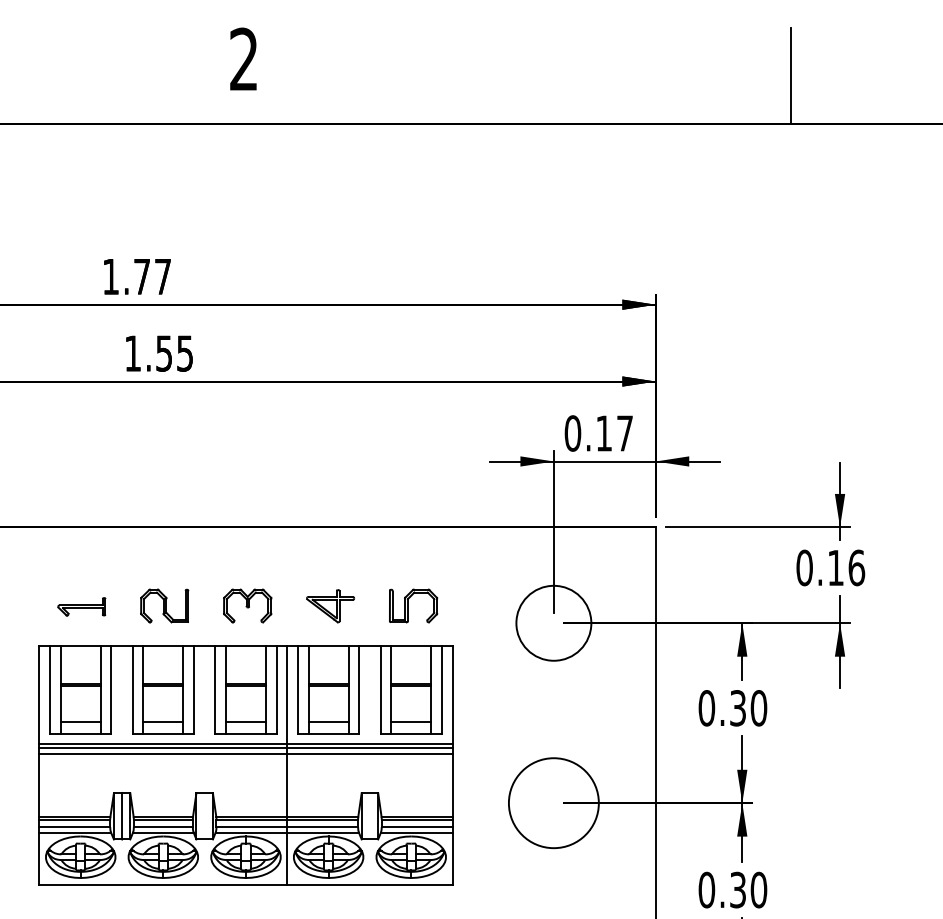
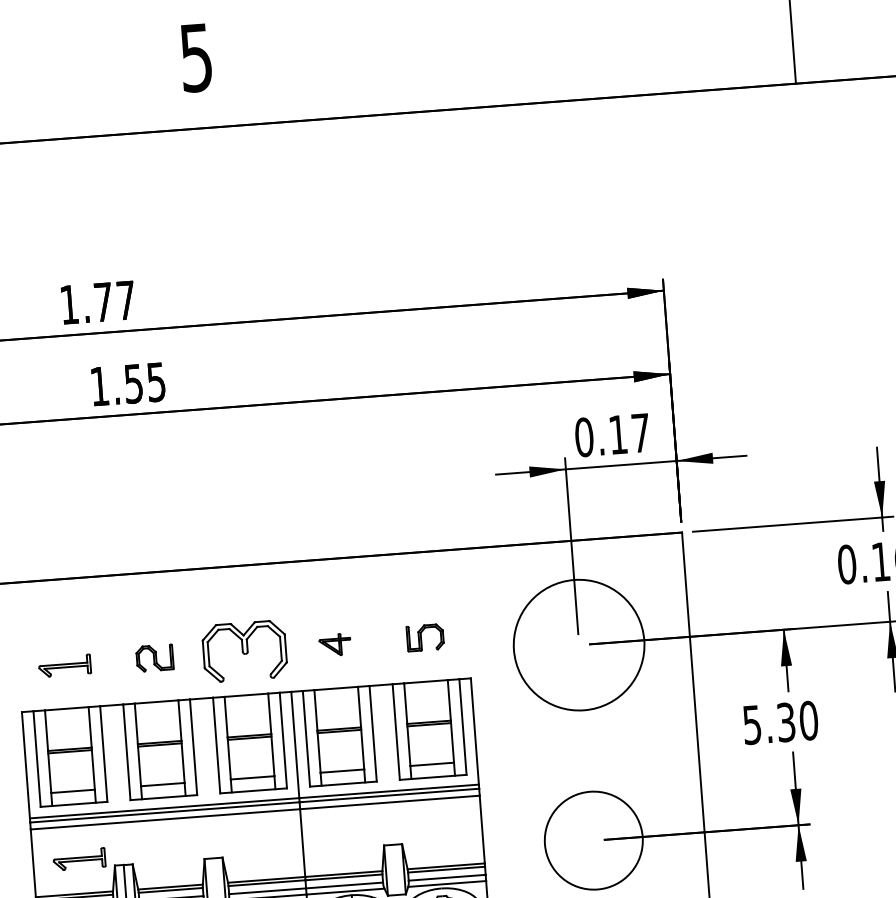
text: (243, 59) -> (195, 57), 2 -> 5
part: (164, 605) -> (154, 657), size x0.7
part: (247, 605) -> (244, 650), size x1.6
part: (413, 605) -> (425, 637), size x0.7
part: (330, 606) -> (335, 645), size x0.6
circle: (553, 622) -> (578, 644), size x1.6
text: (706, 708) -> (751, 725), 0.30 -> 5.30
part: (81, 784) -> (78, 858), added

